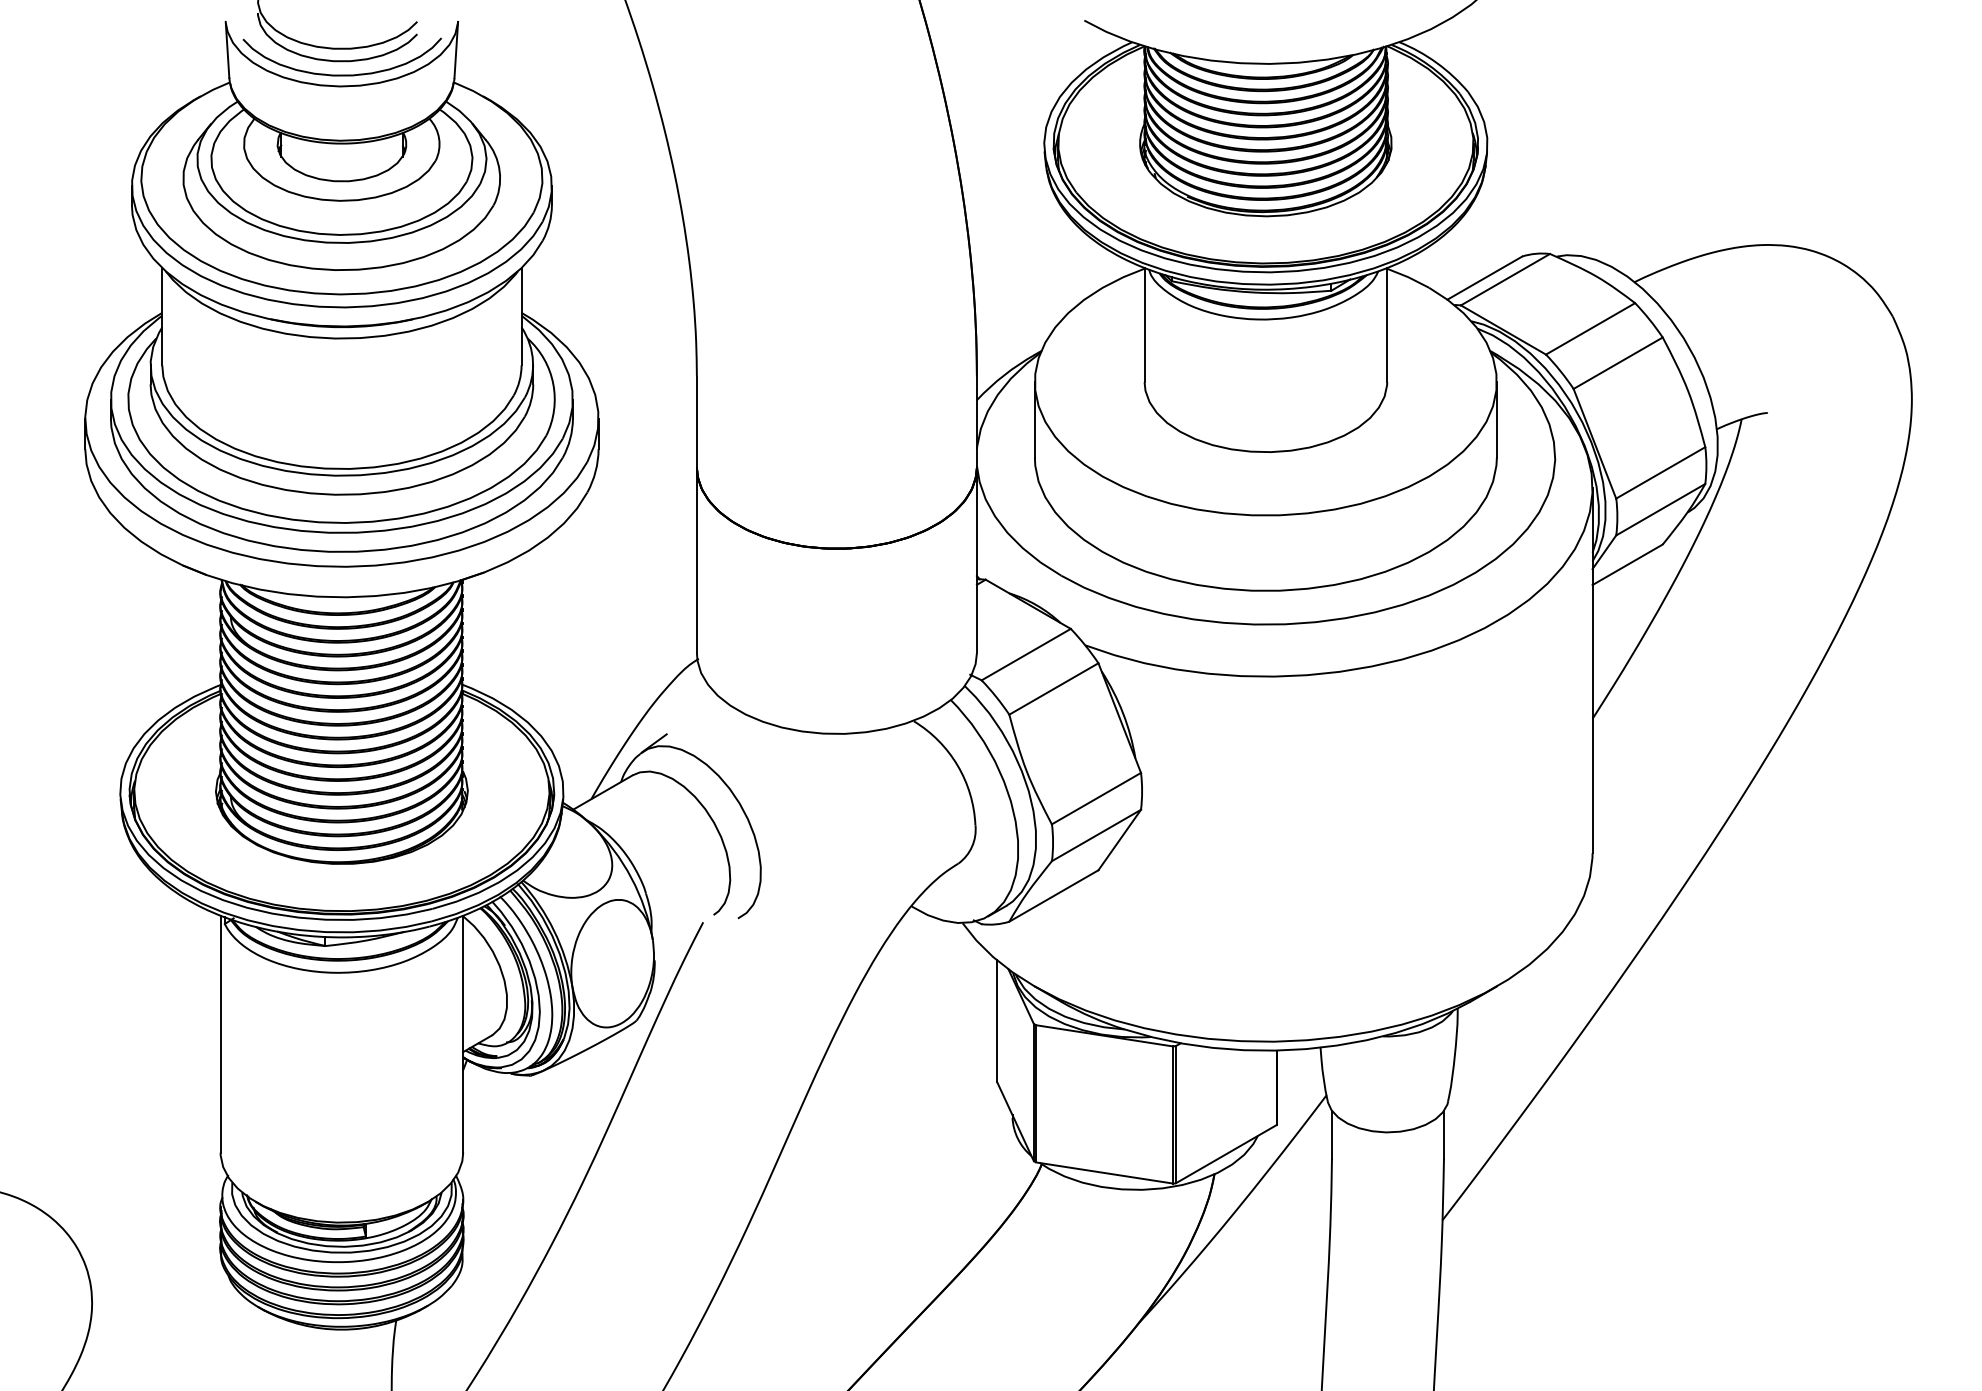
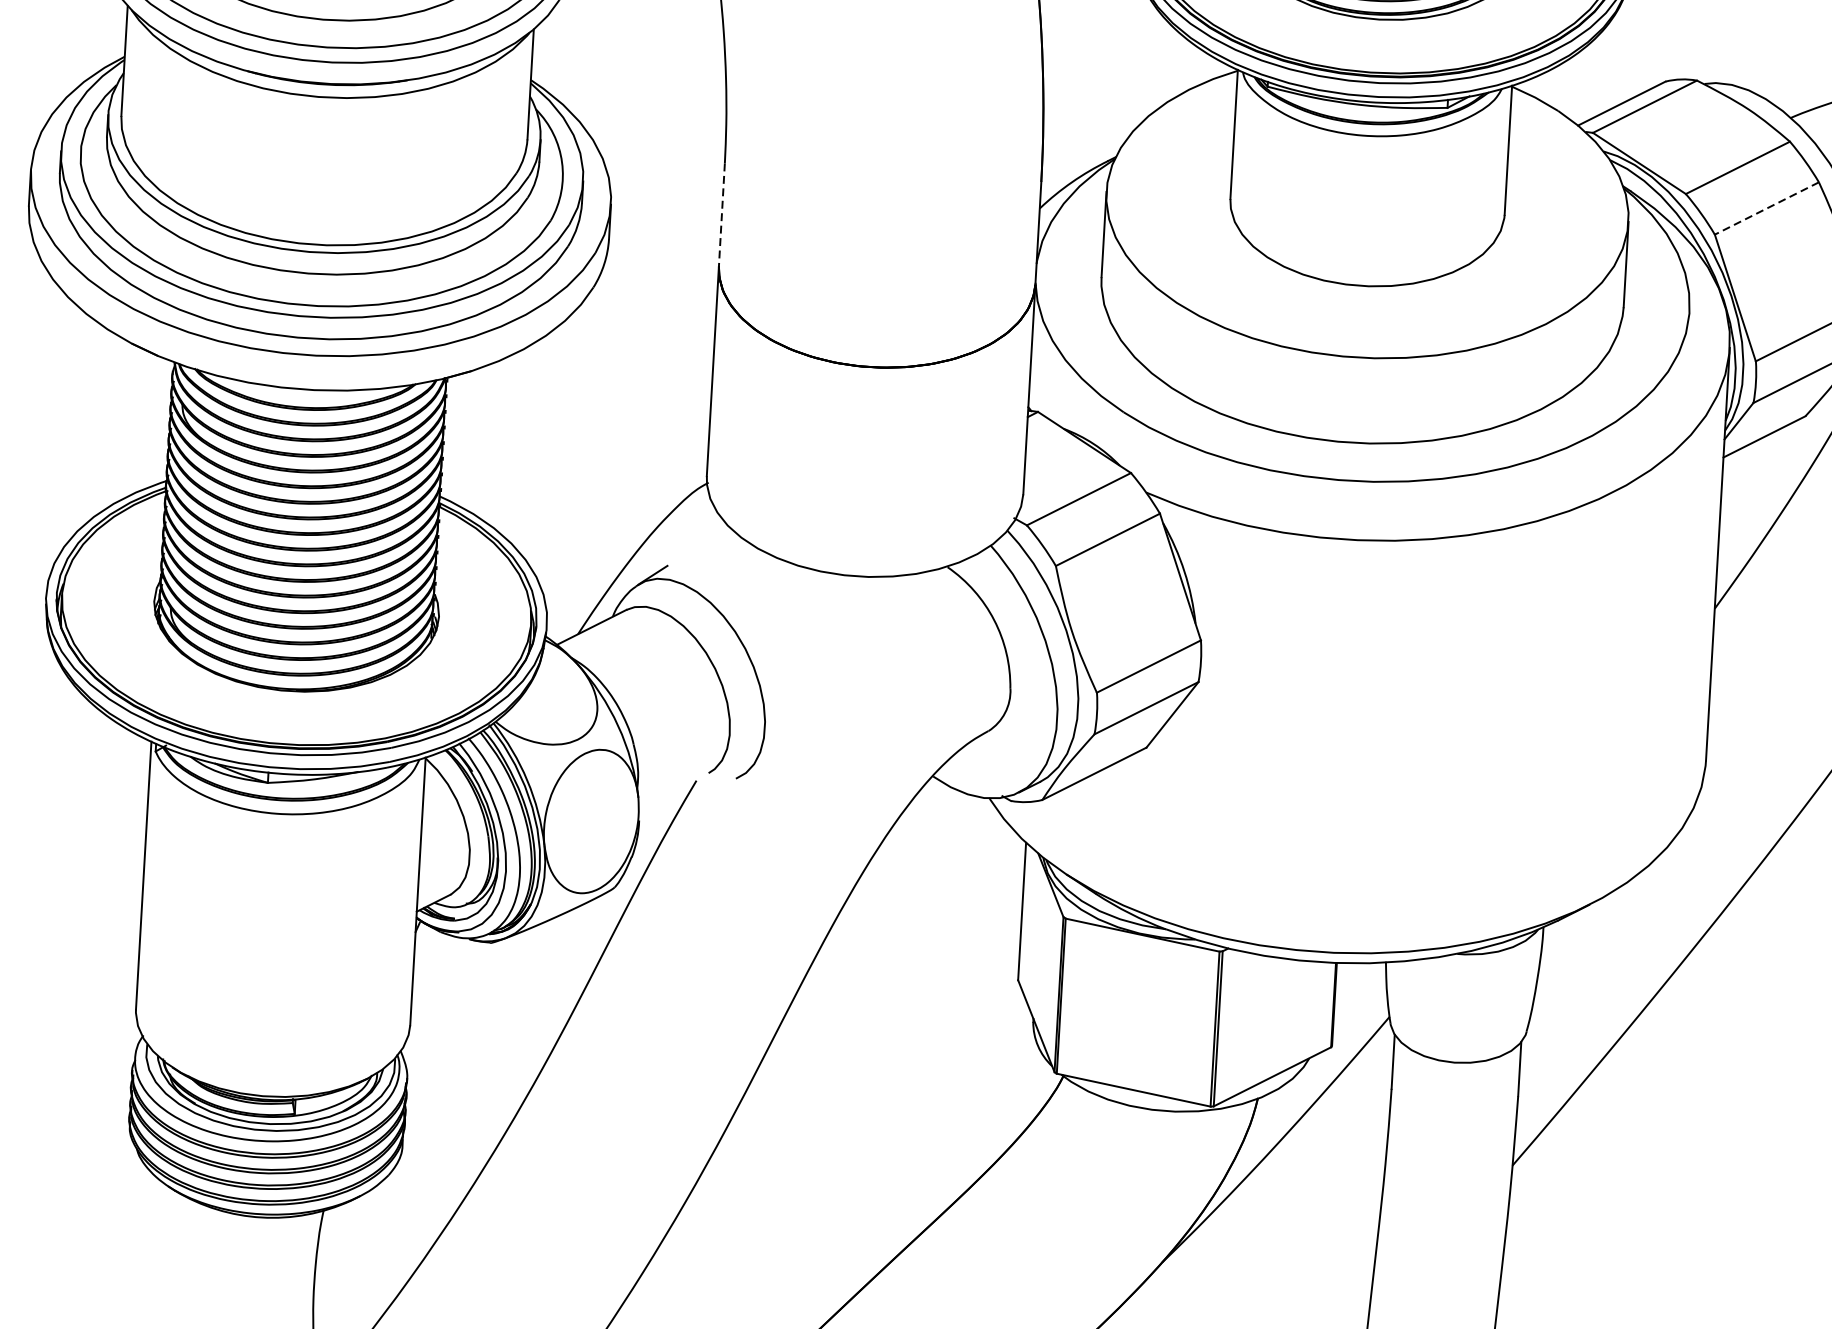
line: (1617, 363) -> (1766, 208), solid -> dashed
line: (696, 422) -> (721, 215), solid -> dashed

